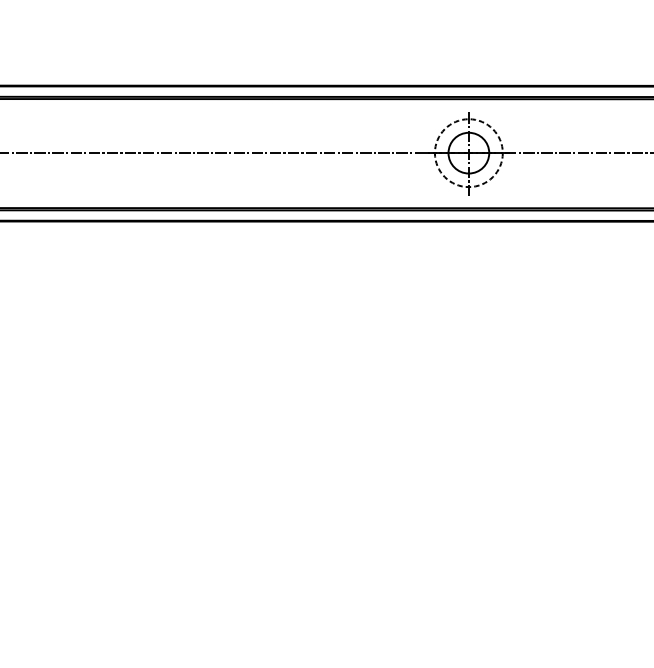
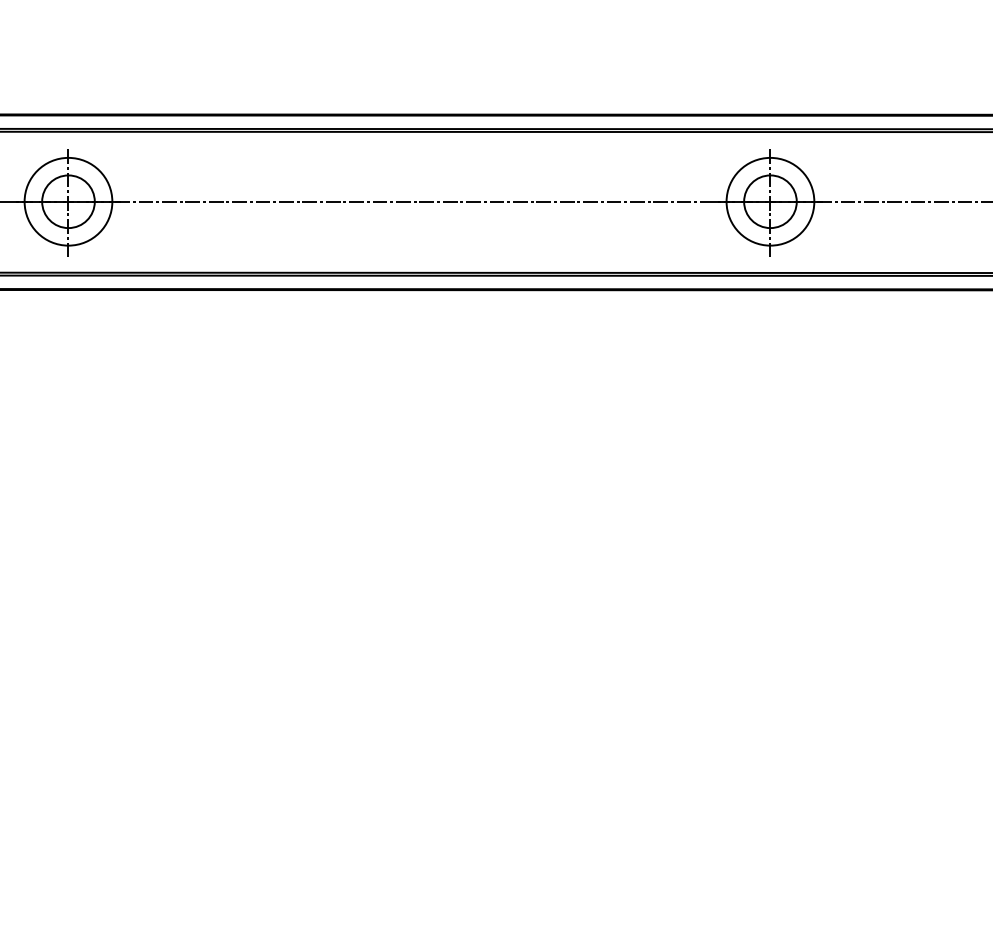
circle: (468, 152) -> (770, 201), dashed -> solid

